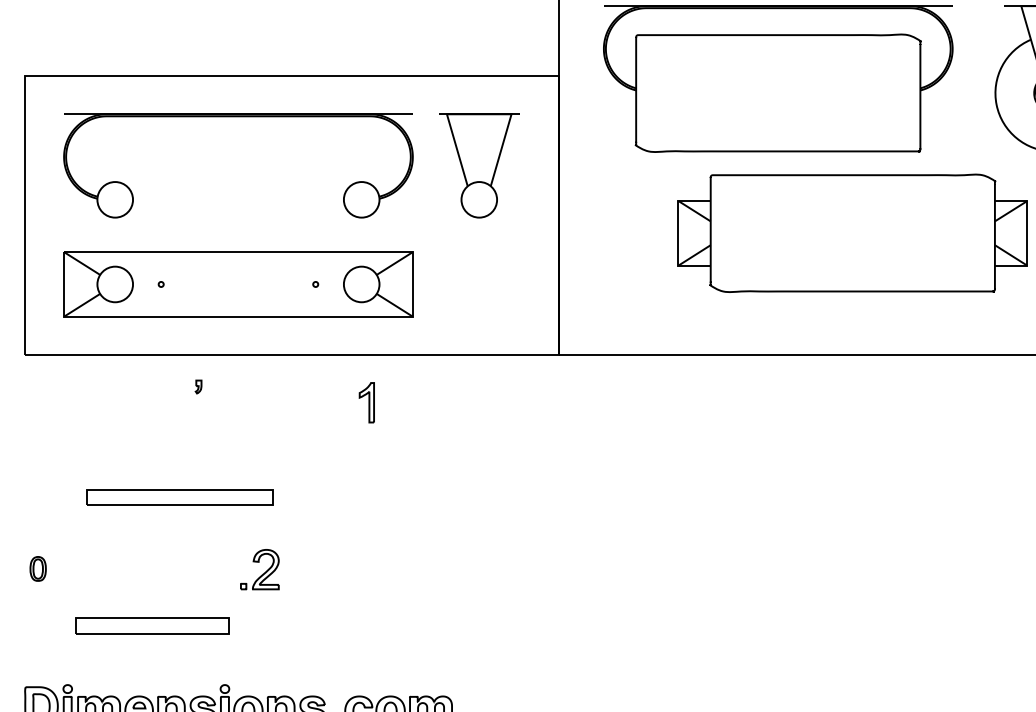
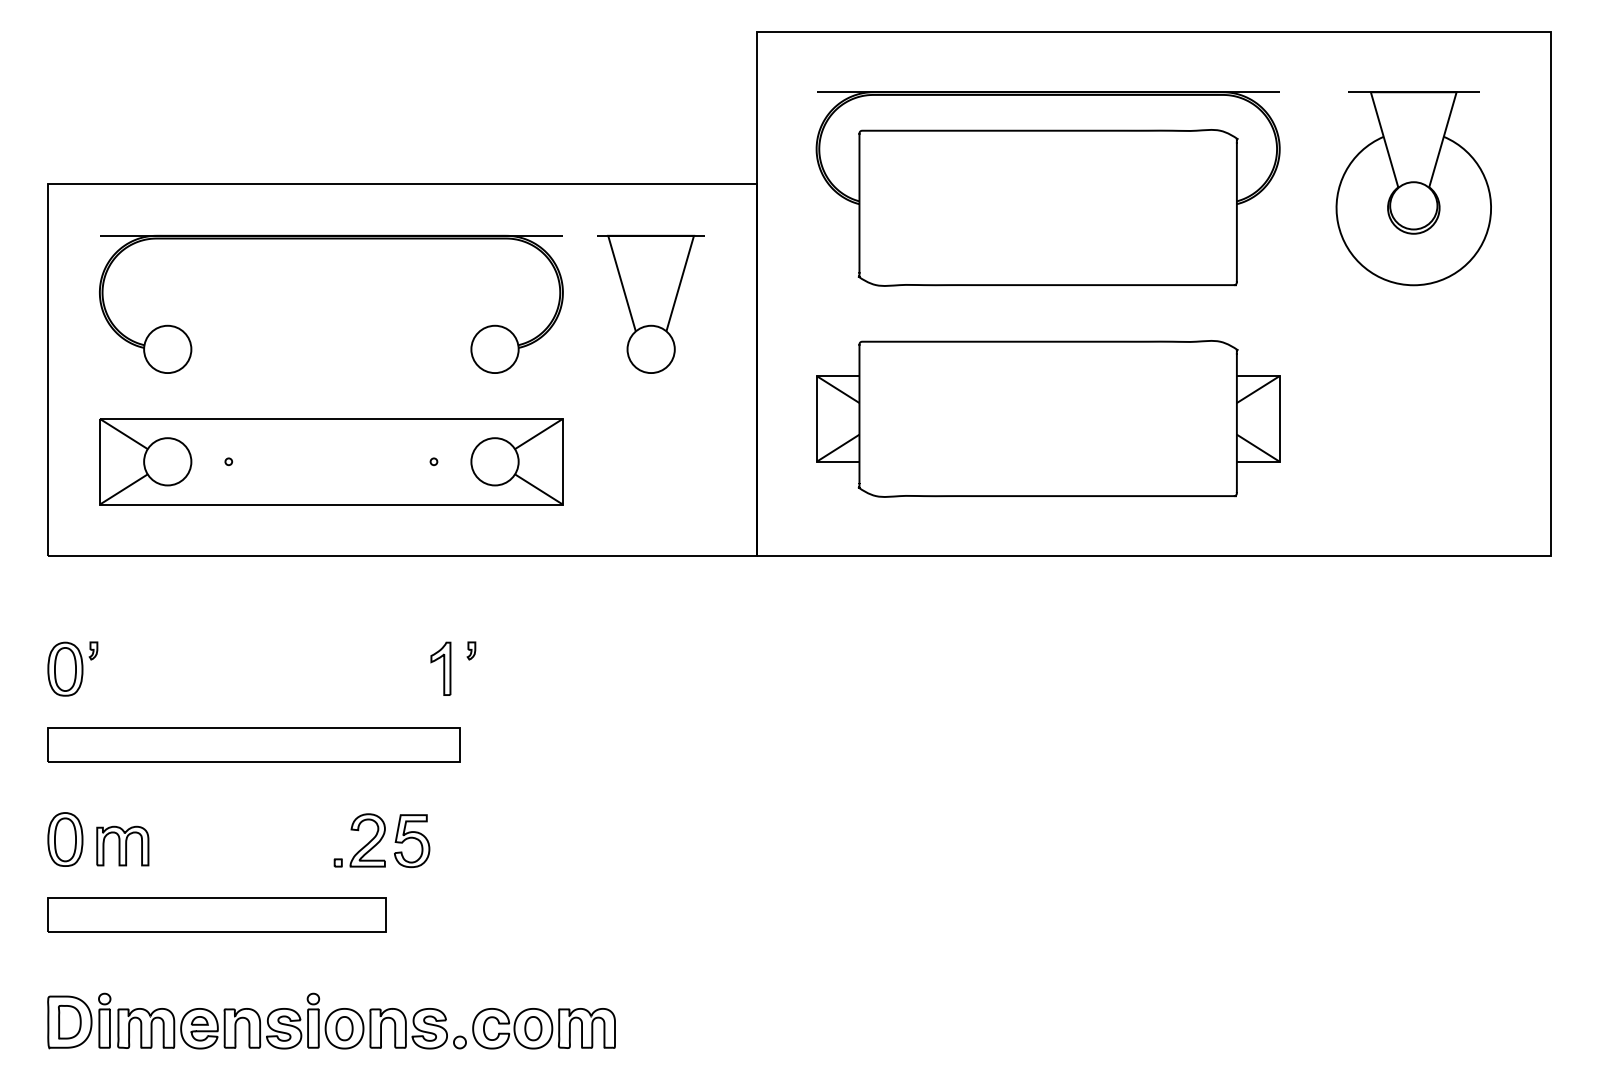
part: (853, 233) -> (1048, 418), moved
part: (198, 386) -> (471, 650), moved
part: (366, 402) -> (440, 668), moved
part: (43, 440) -> (72, 668), added
part: (179, 497) -> (253, 744), size x1.67
part: (38, 568) -> (65, 839), size x1.67
part: (299, 570) -> (412, 841), added
part: (81, 573) -> (122, 845), added
part: (151, 625) -> (216, 914), size x1.67

